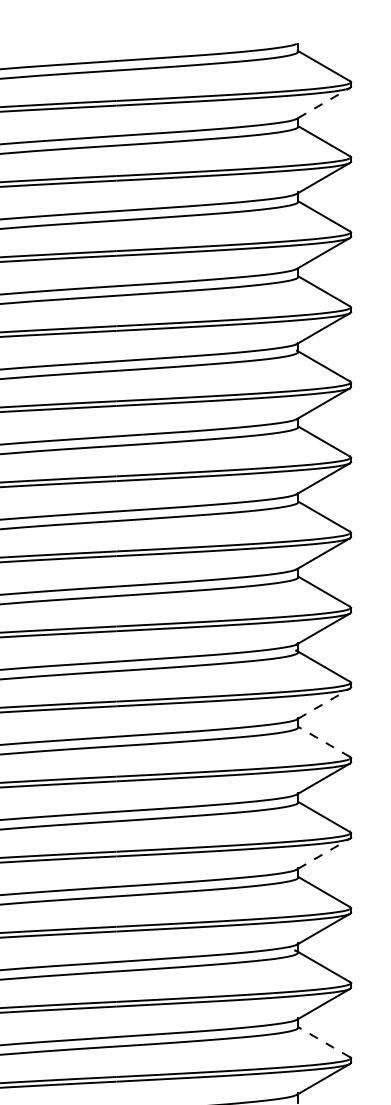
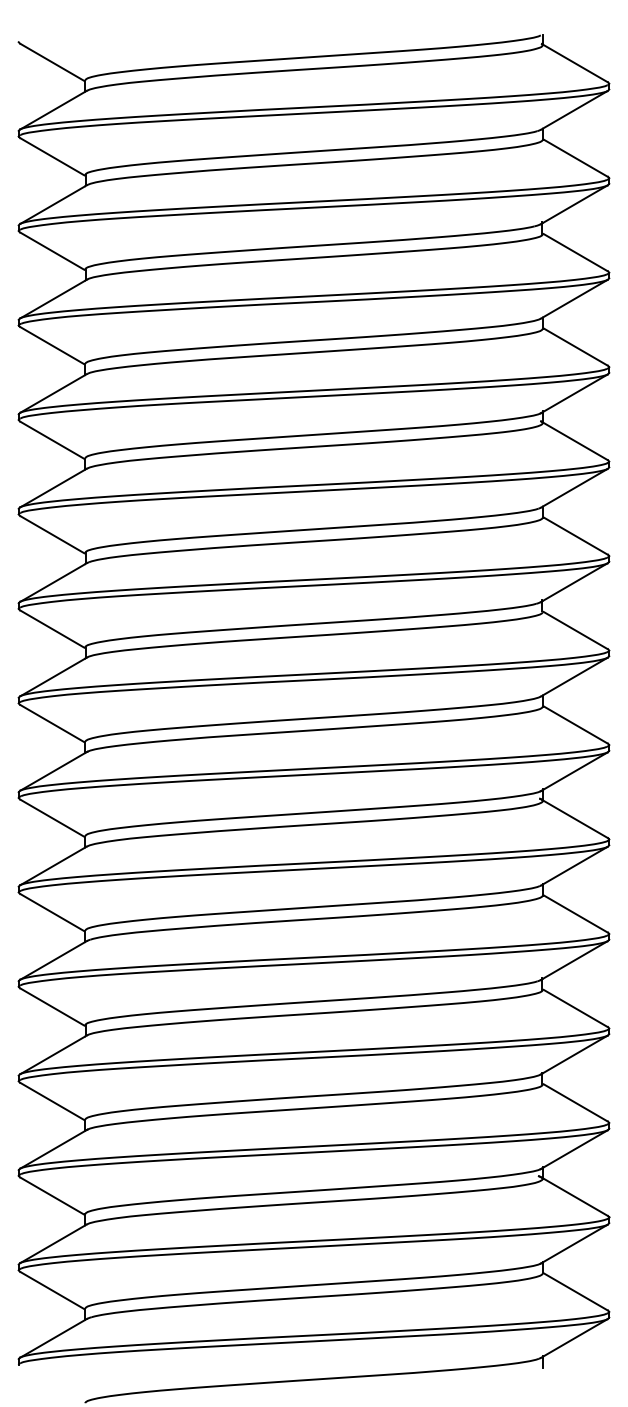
line: (324, 102) -> (575, 109), dashed -> solid
line: (324, 703) -> (575, 865), dashed -> solid
line: (324, 741) -> (575, 913), dashed -> solid
line: (324, 853) -> (575, 1054), dashed -> solid
line: (324, 1042) -> (575, 1291), dashed -> solid

